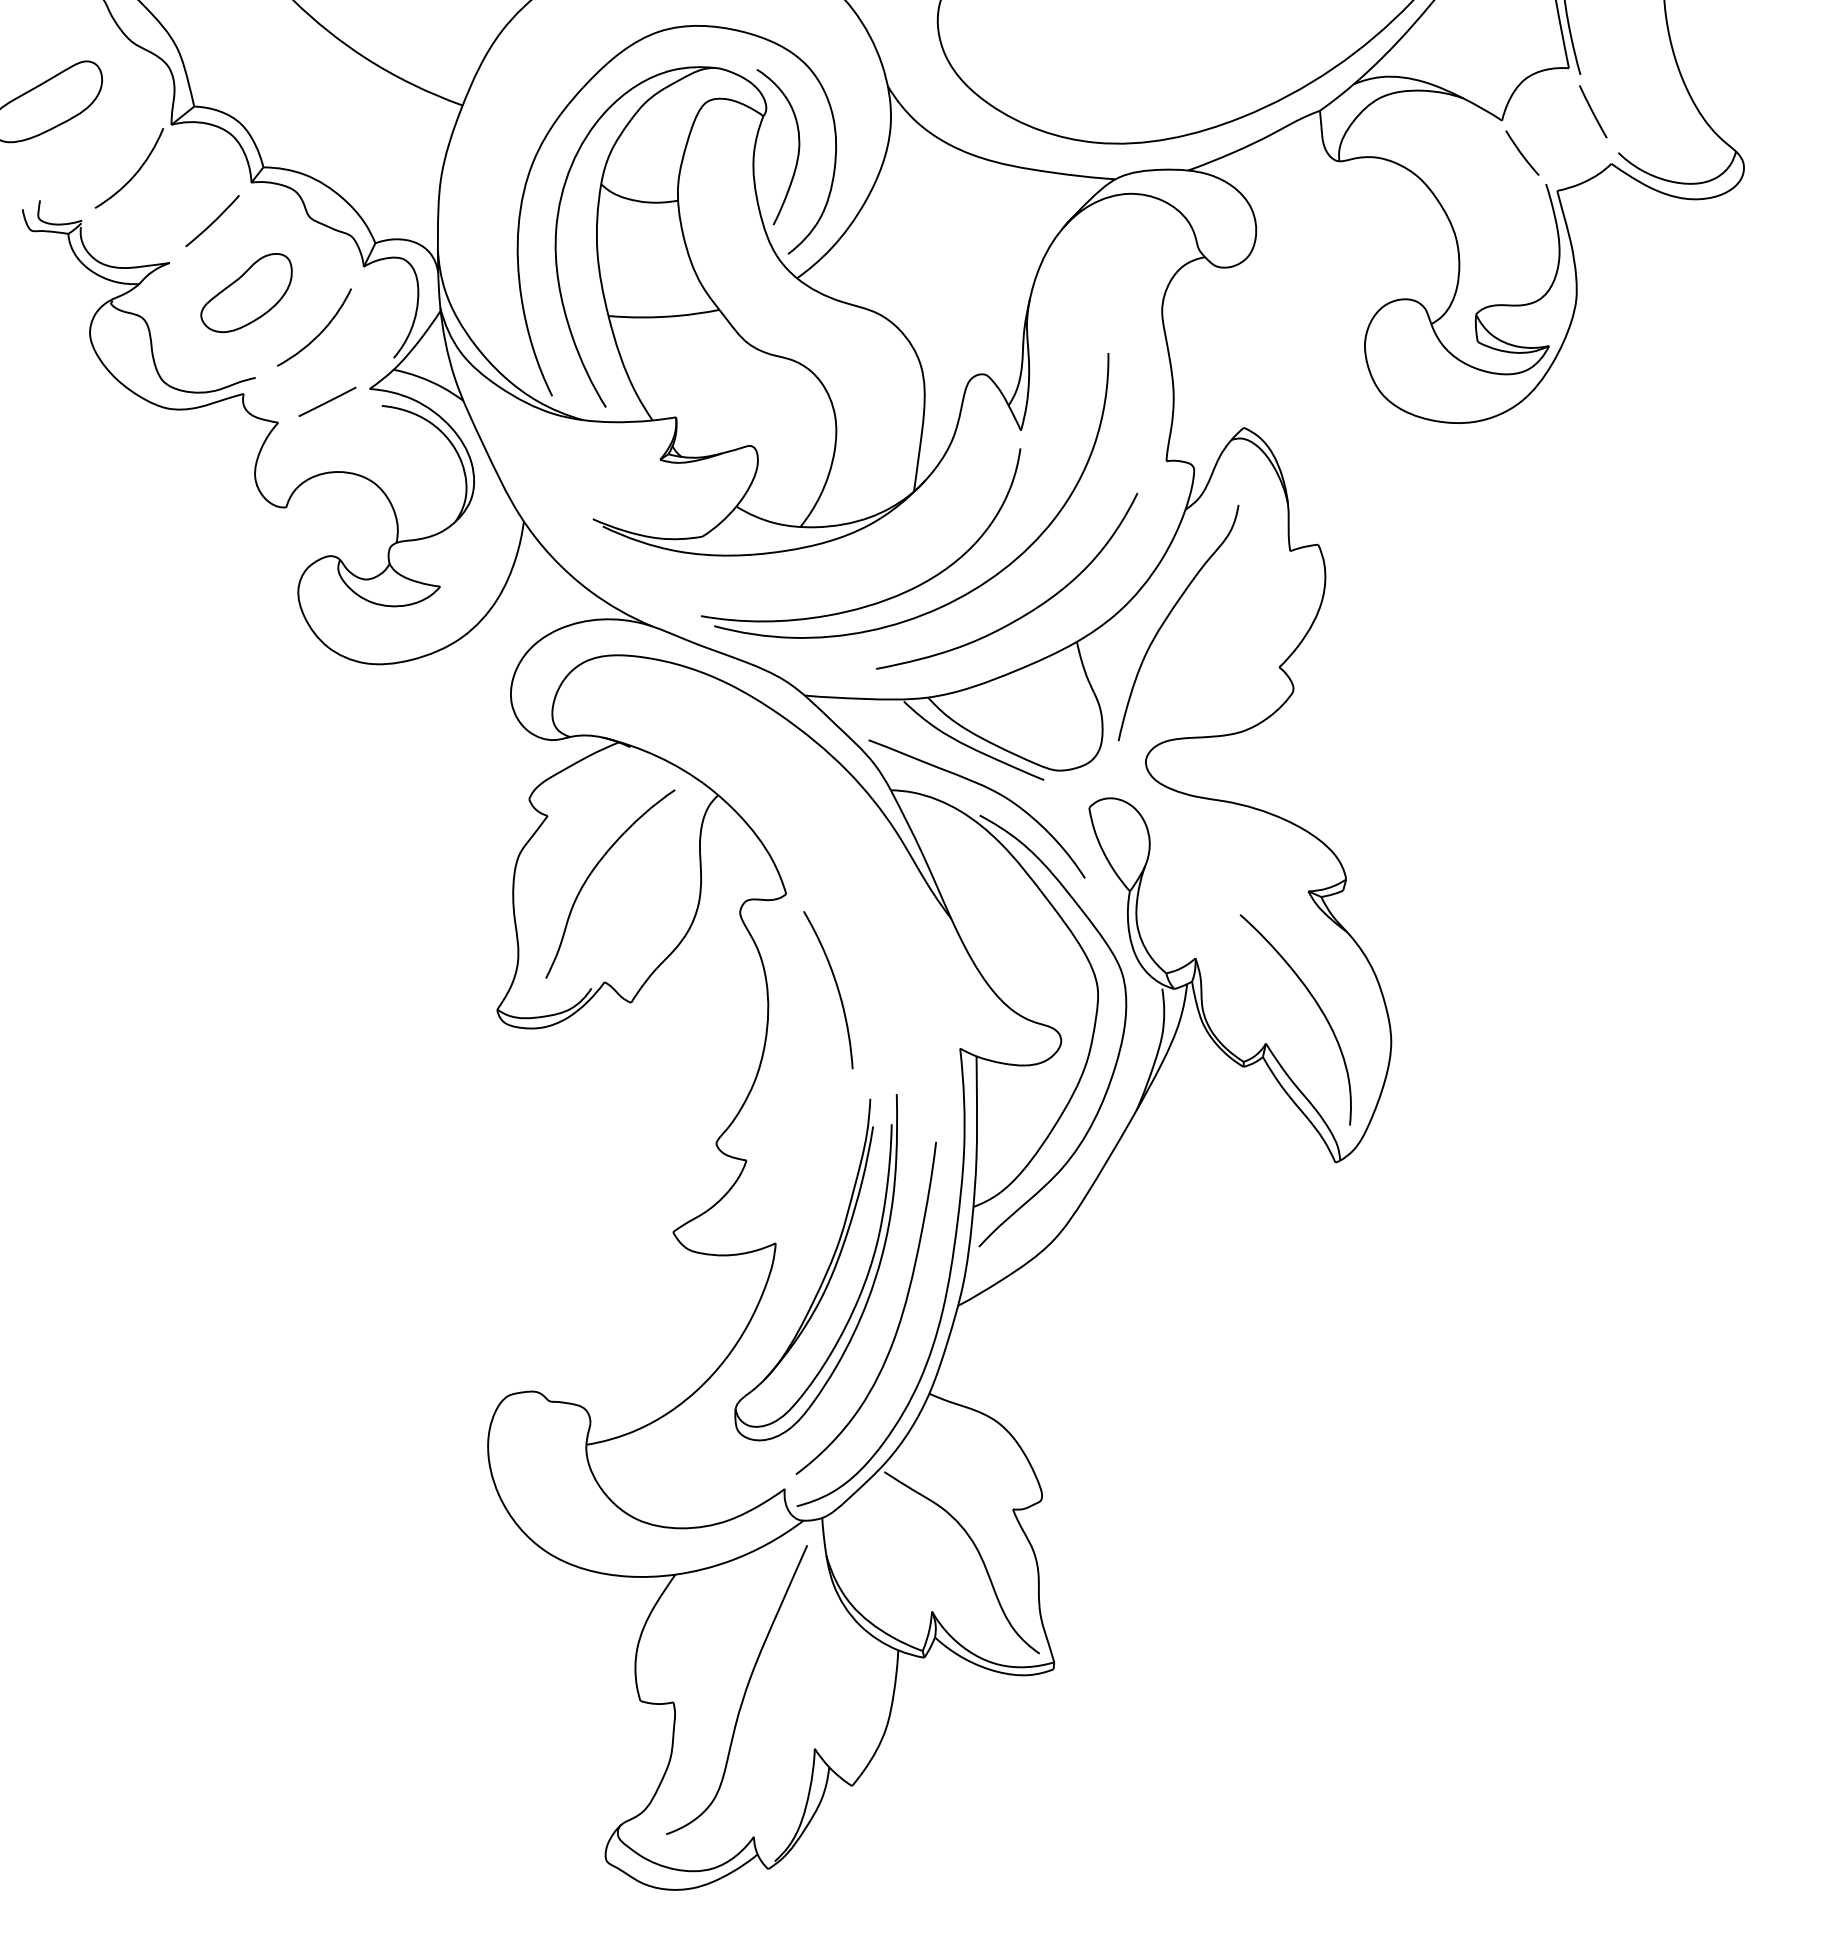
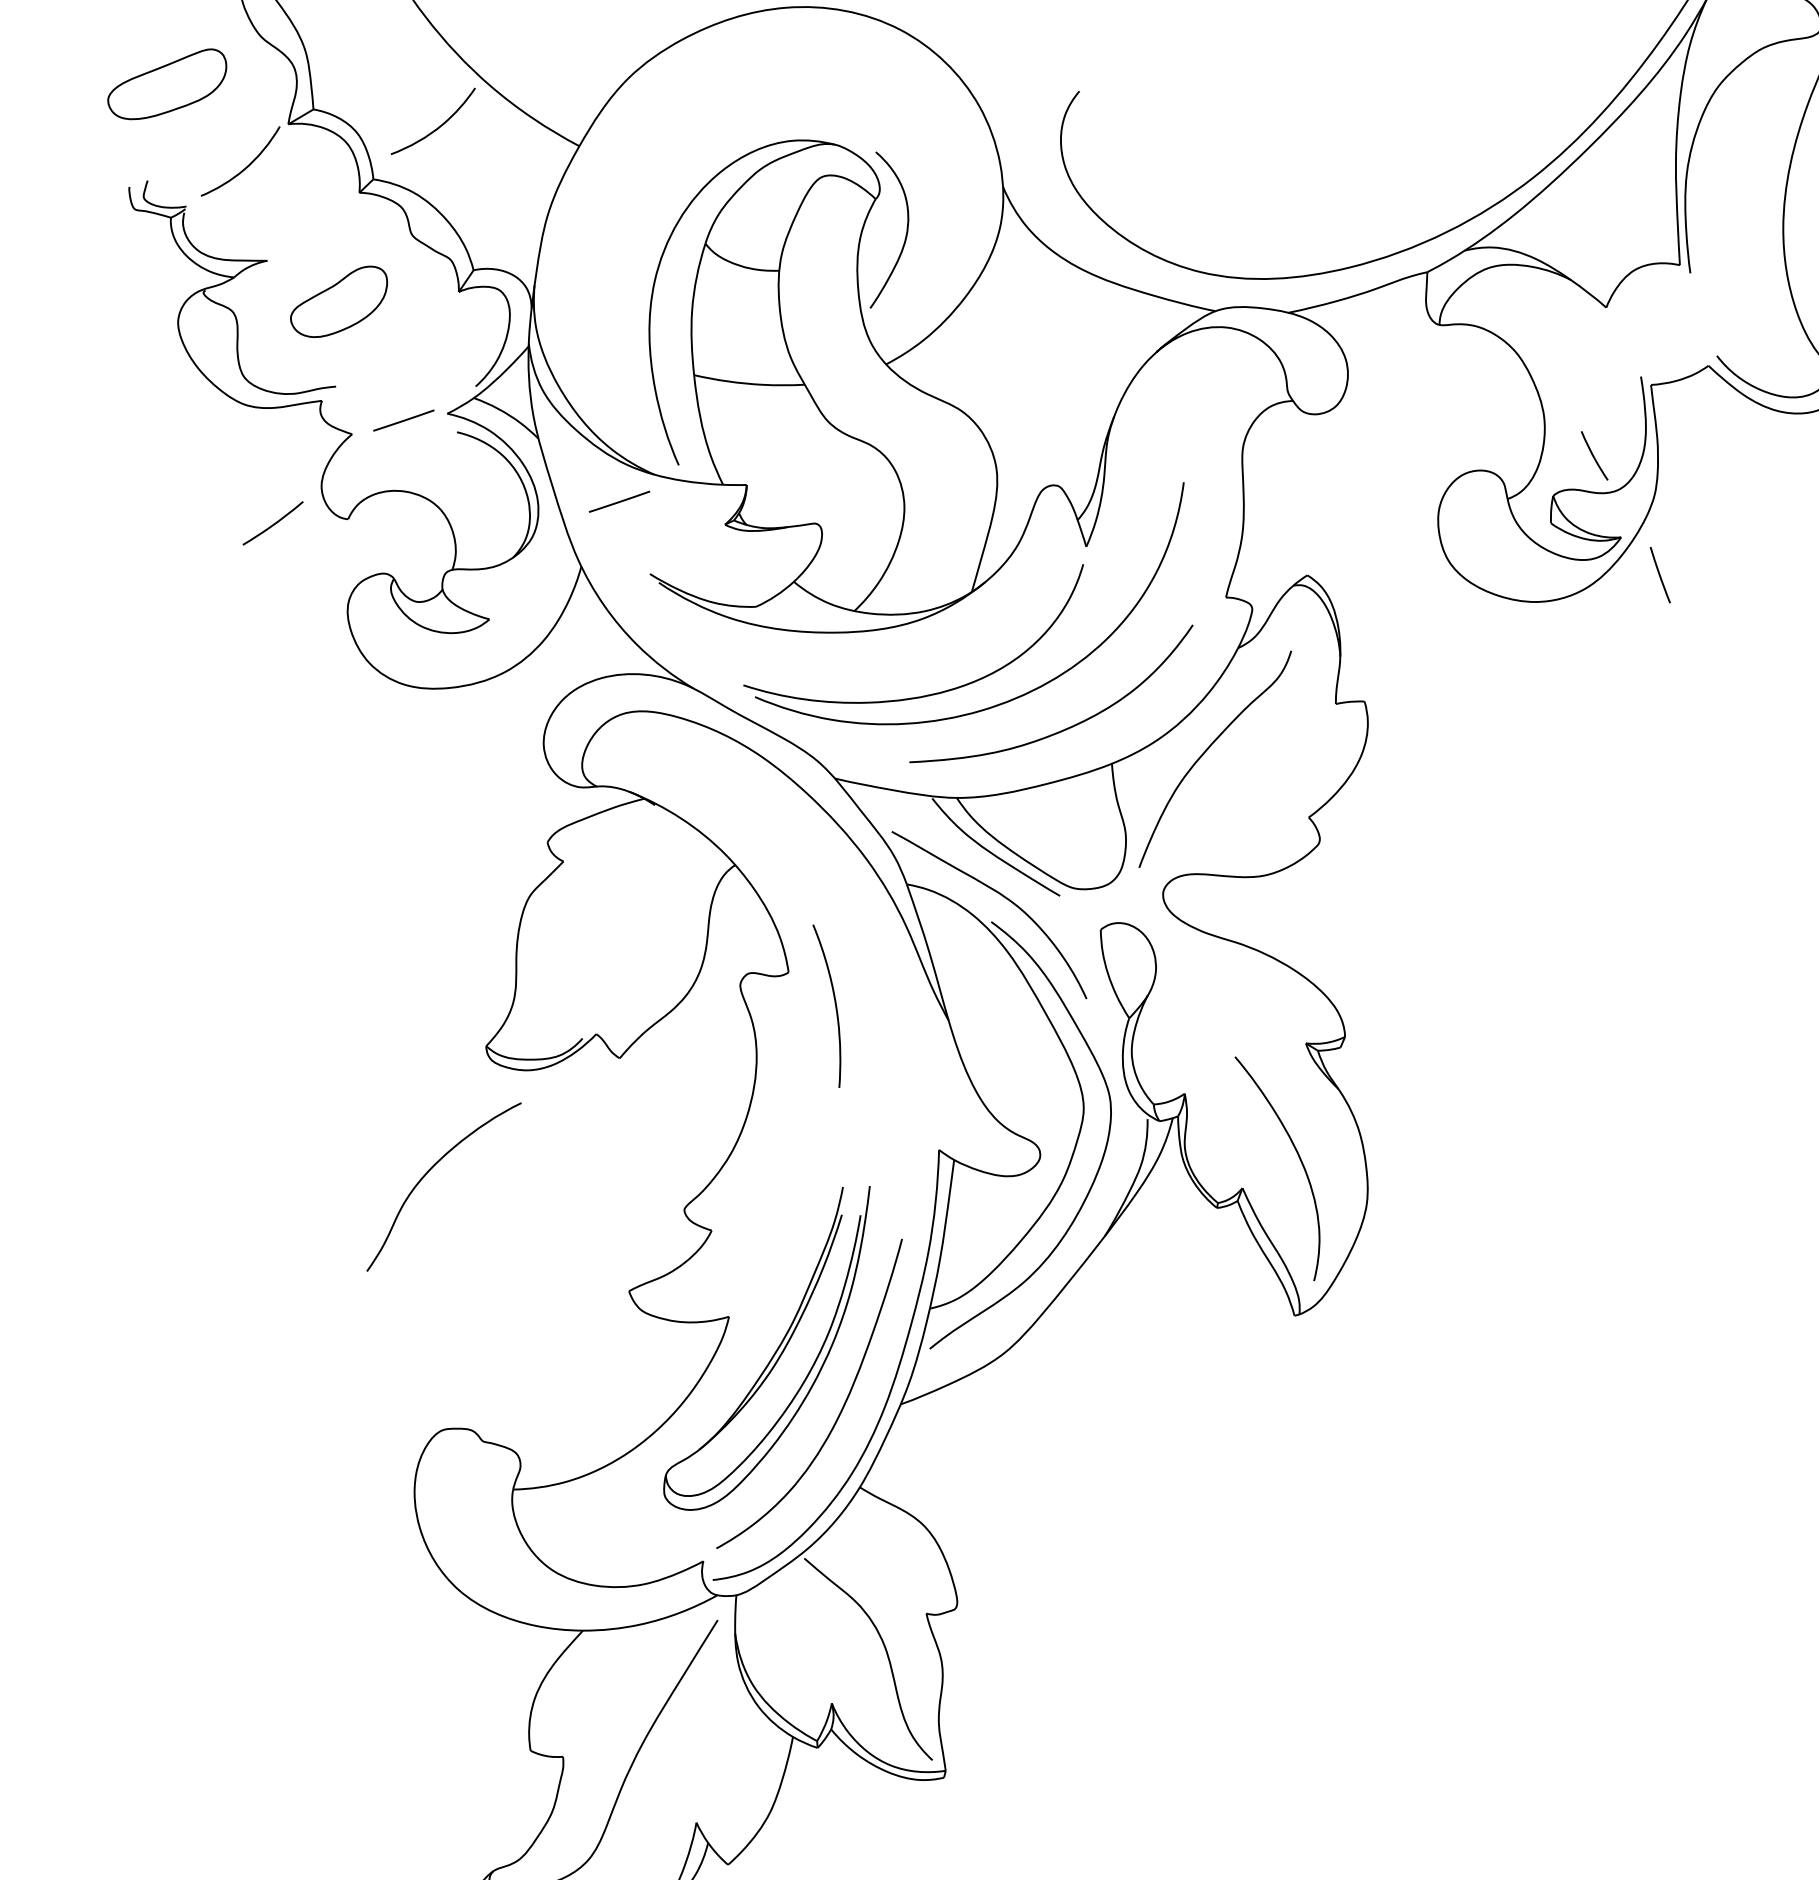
line: (1593, 111) -> (1660, 574), moved
curve: (1521, 152) -> (1593, 455), moved
curve: (212, 221) -> (272, 523), moved
curve: (787, 253) -> (880, 338), removed
curve: (321, 330) -> (439, 125), moved
line: (552, 451) -> (619, 501), added
curve: (593, 871) -> (429, 1172), moved
curve: (836, 987) -> (834, 1004), moved

